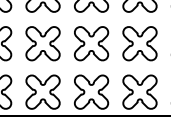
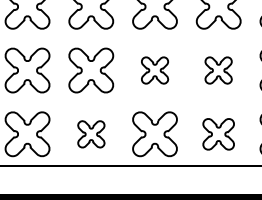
part: (91, 43) -> (154, 70), size x0.6
part: (139, 43) -> (218, 70), size x0.6
part: (43, 92) -> (91, 134), size x0.6
part: (139, 92) -> (218, 134), size x0.7

